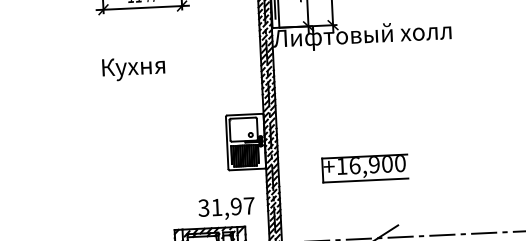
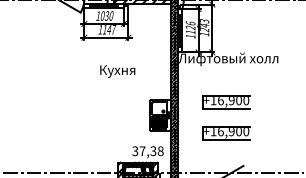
text: (133, 68) -> (117, 71), moved
part: (362, 113) -> (226, 102), added
text: (232, 207) -> (151, 151), 31,97 -> 37,38

